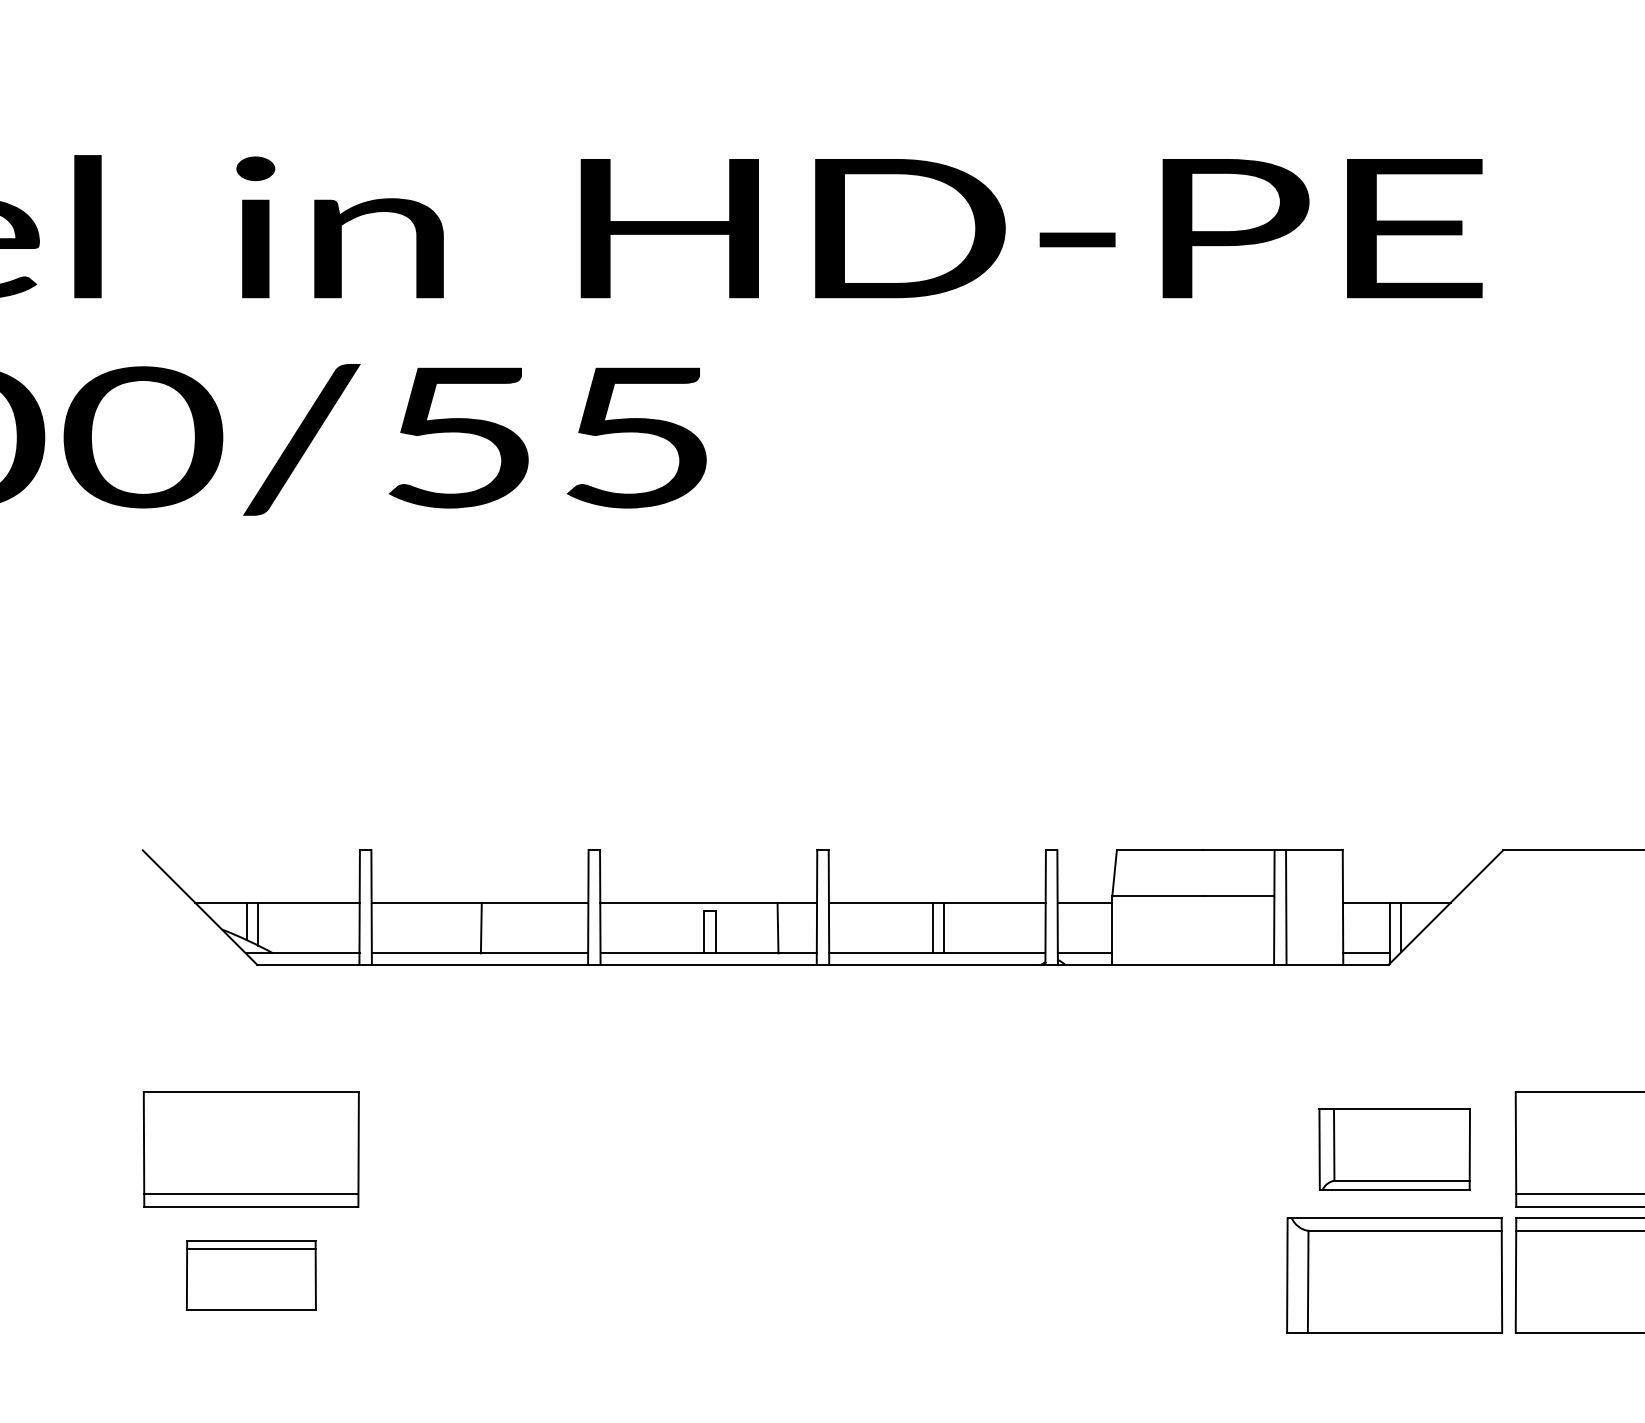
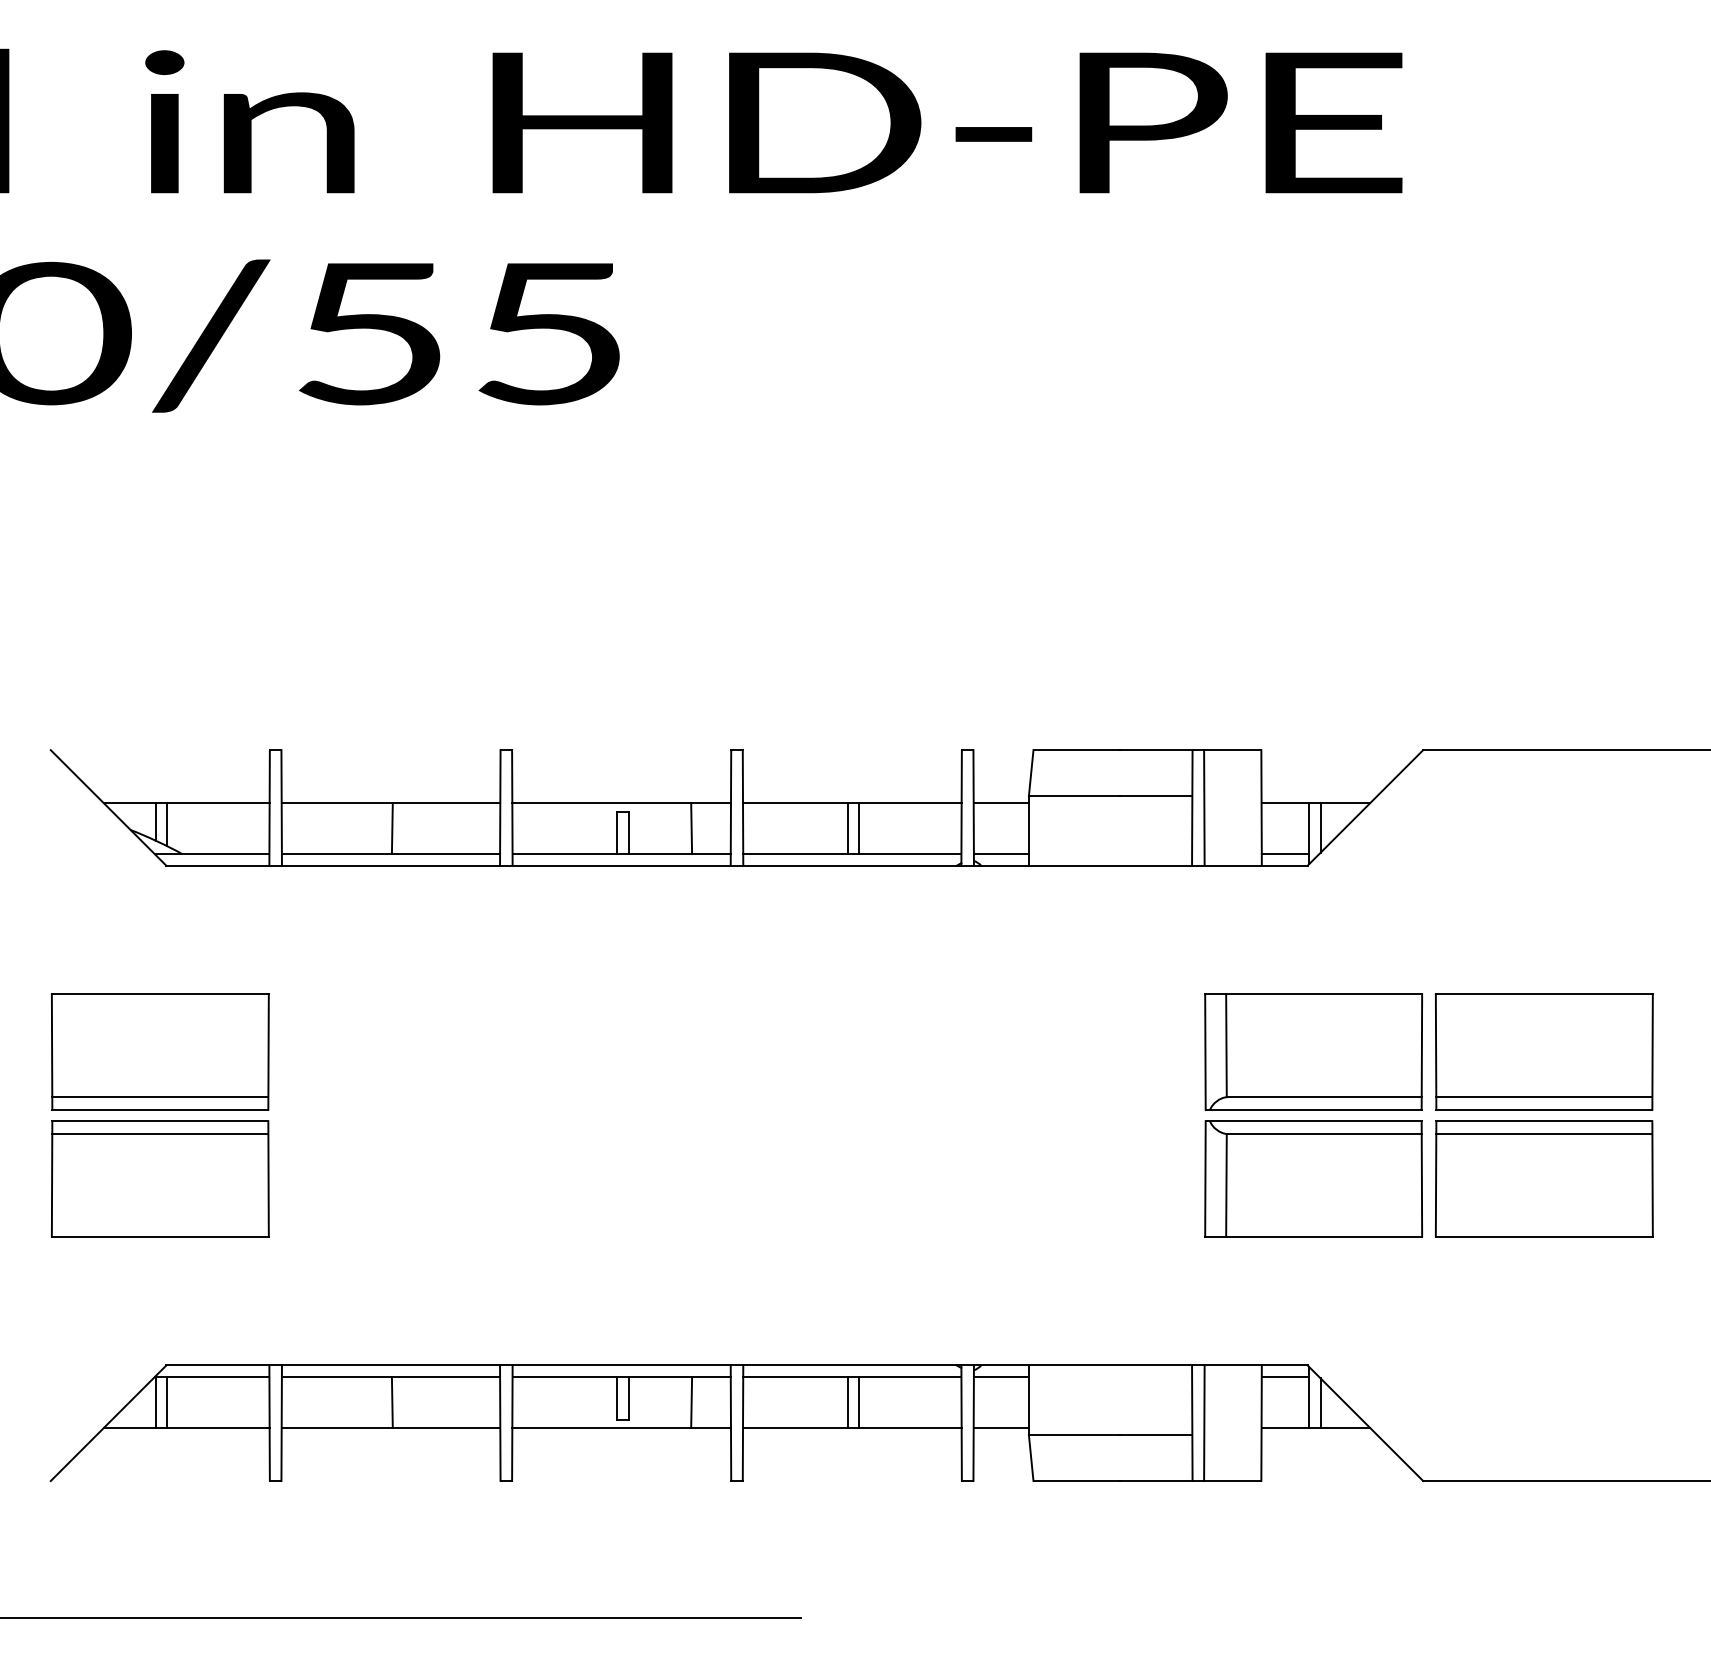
part: (1394, 1149) -> (1313, 1051), size x1.43
part: (251, 1274) -> (160, 1178), size x1.67

